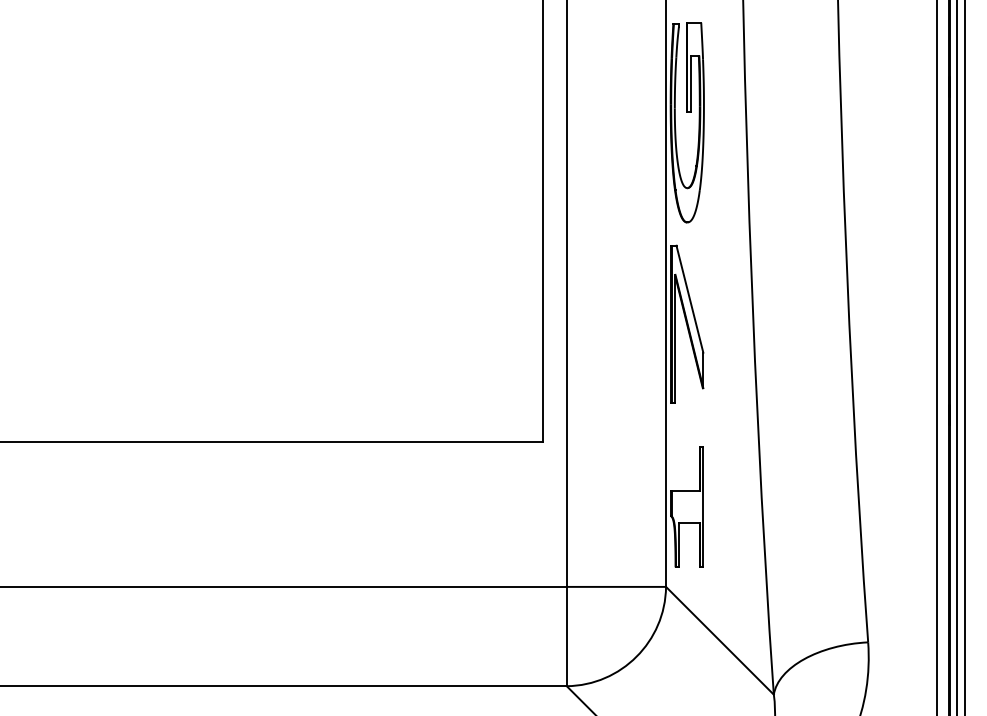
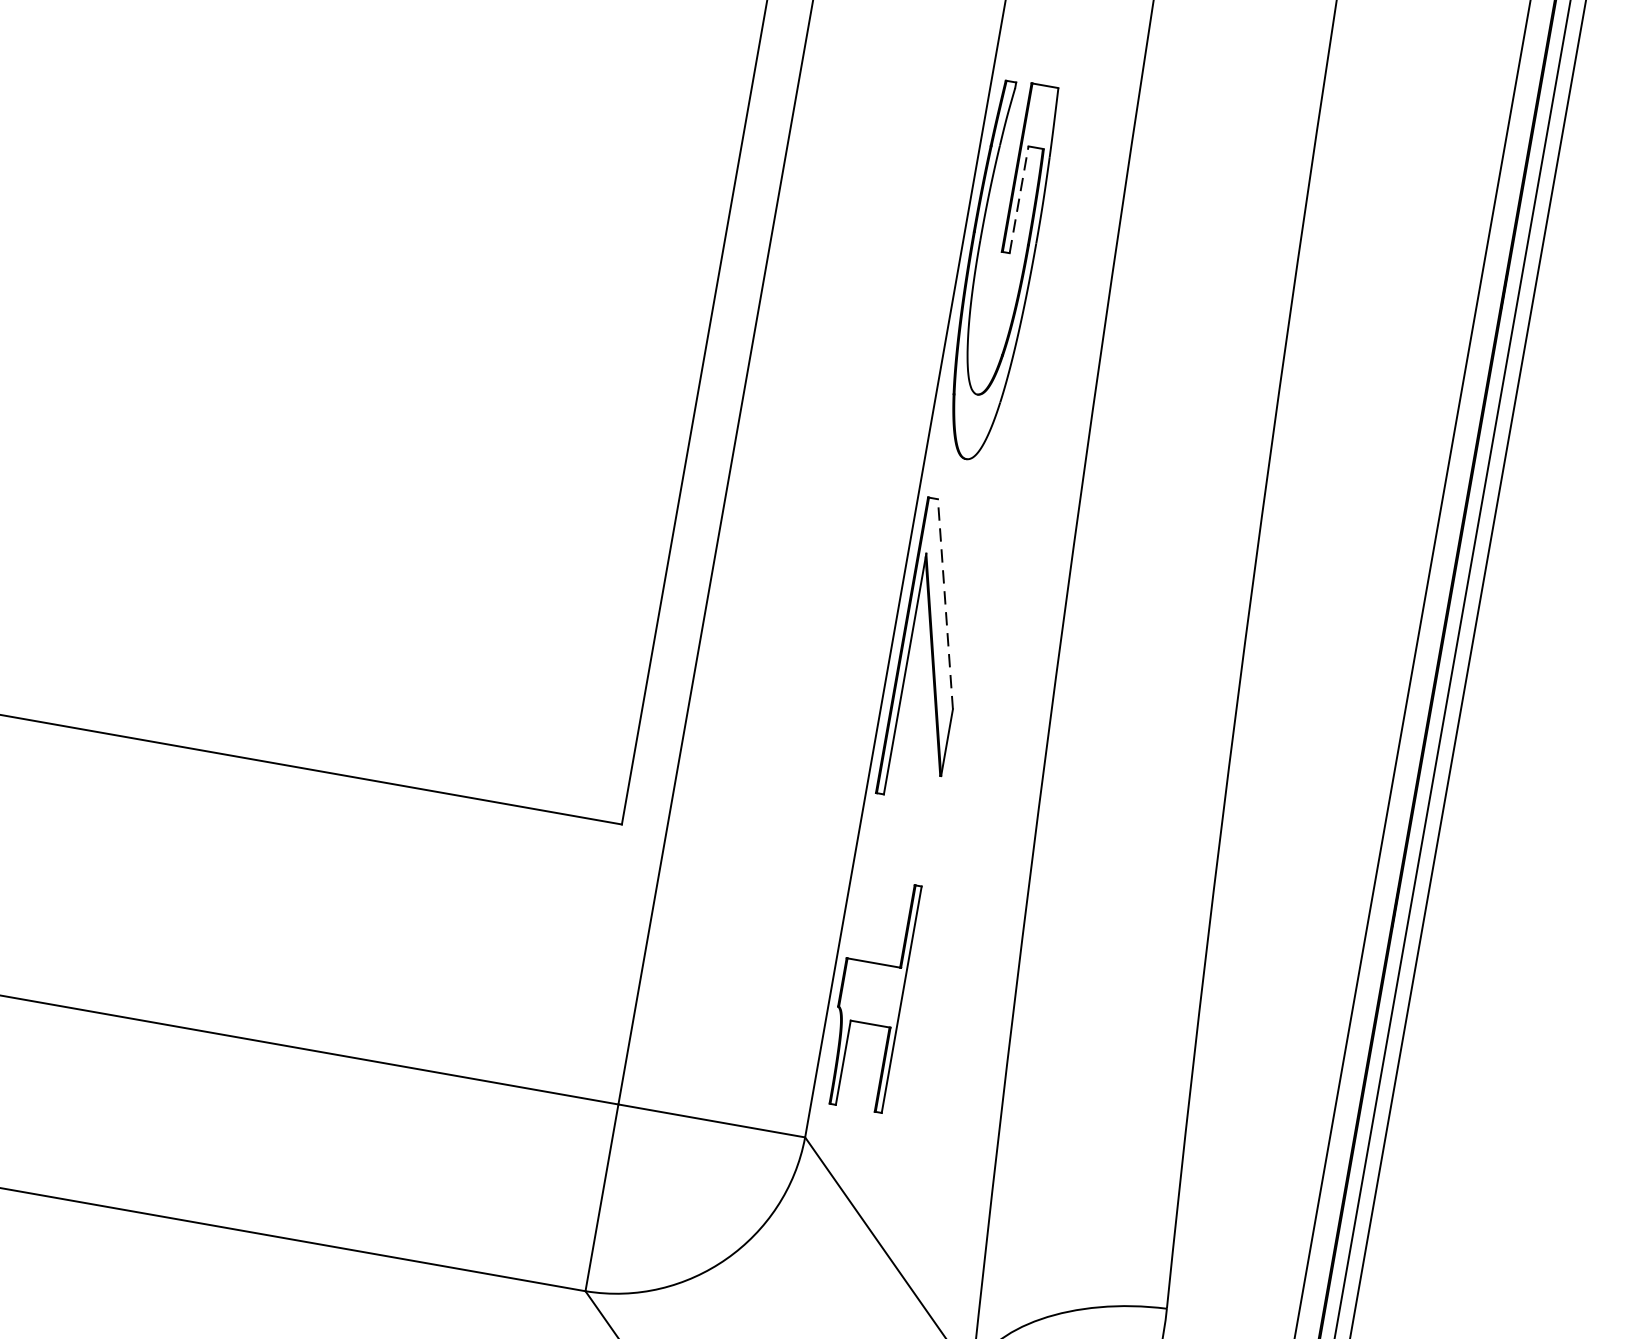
line: (691, 83) -> (1019, 199), solid -> dashed
line: (689, 298) -> (944, 602), solid -> dashed

